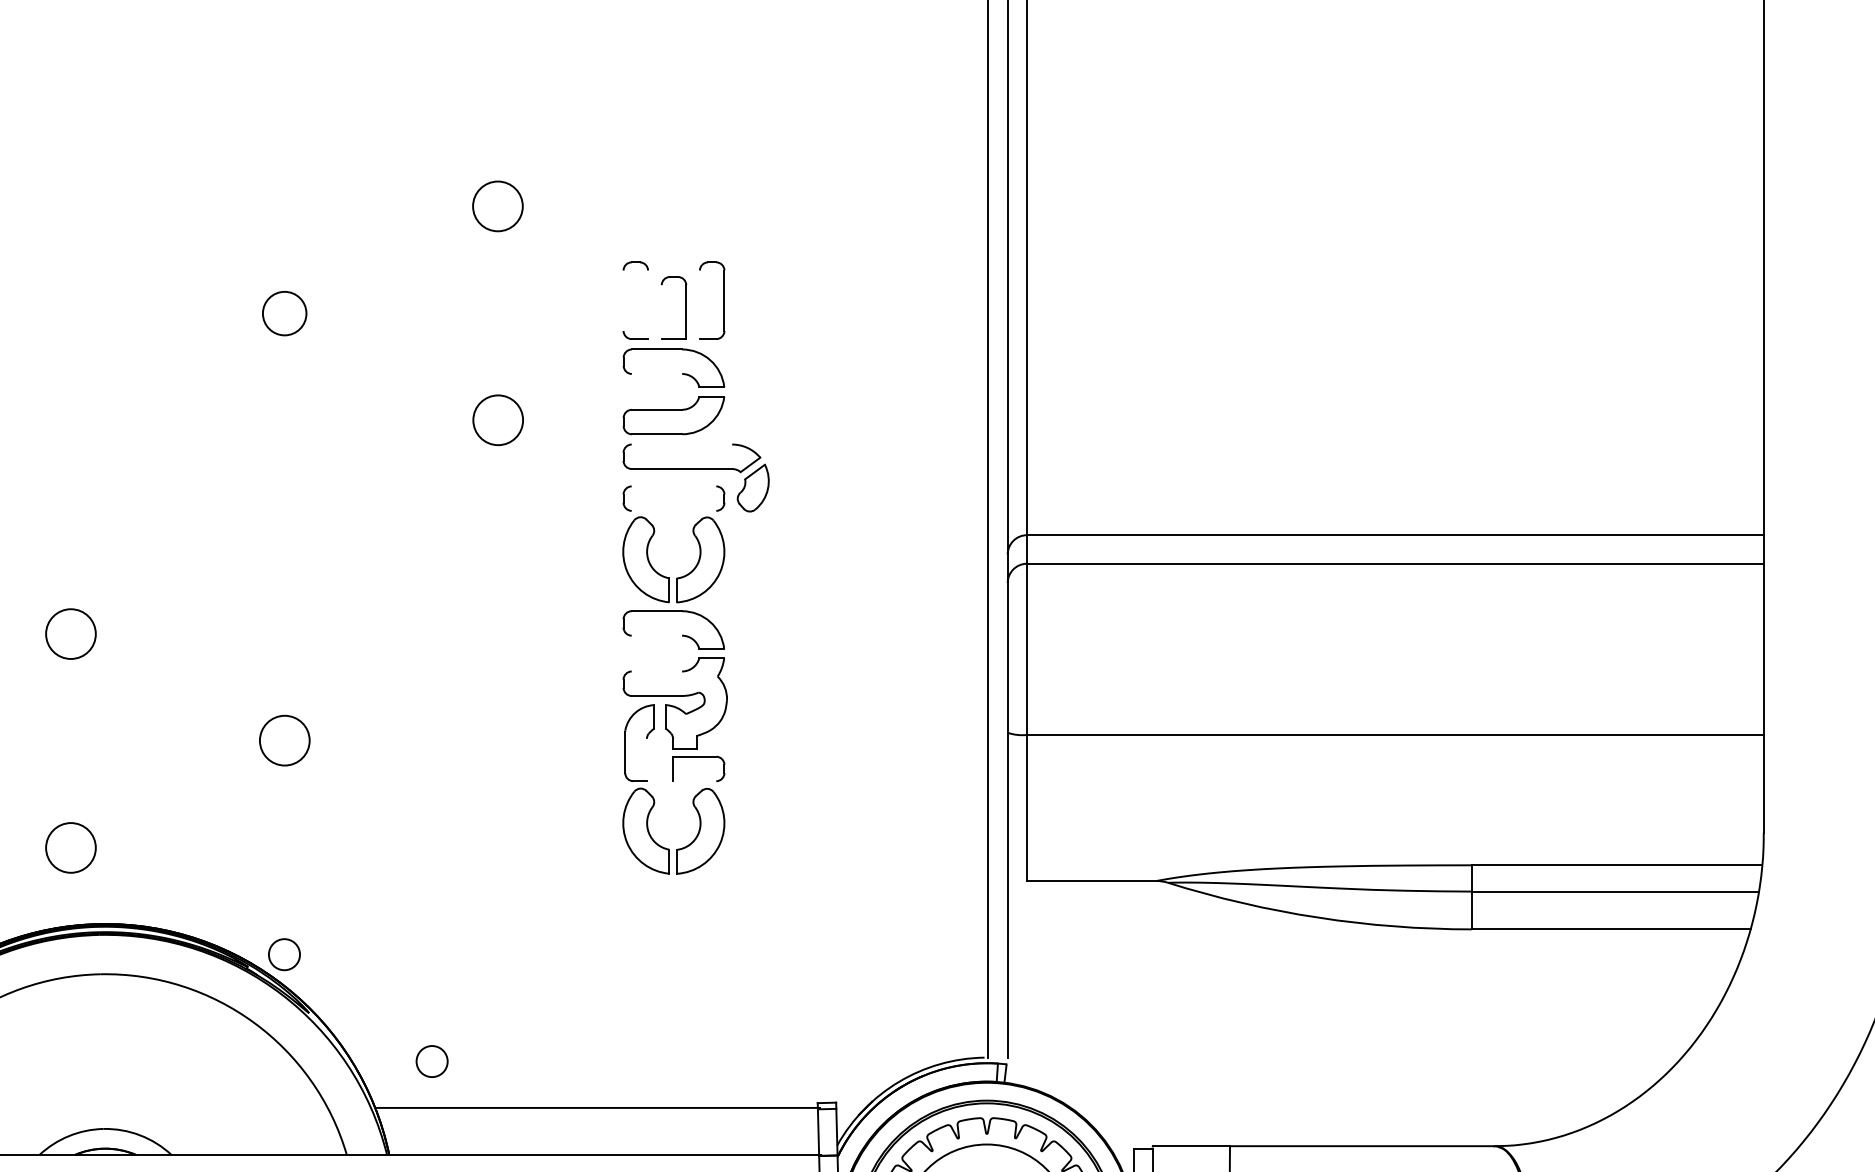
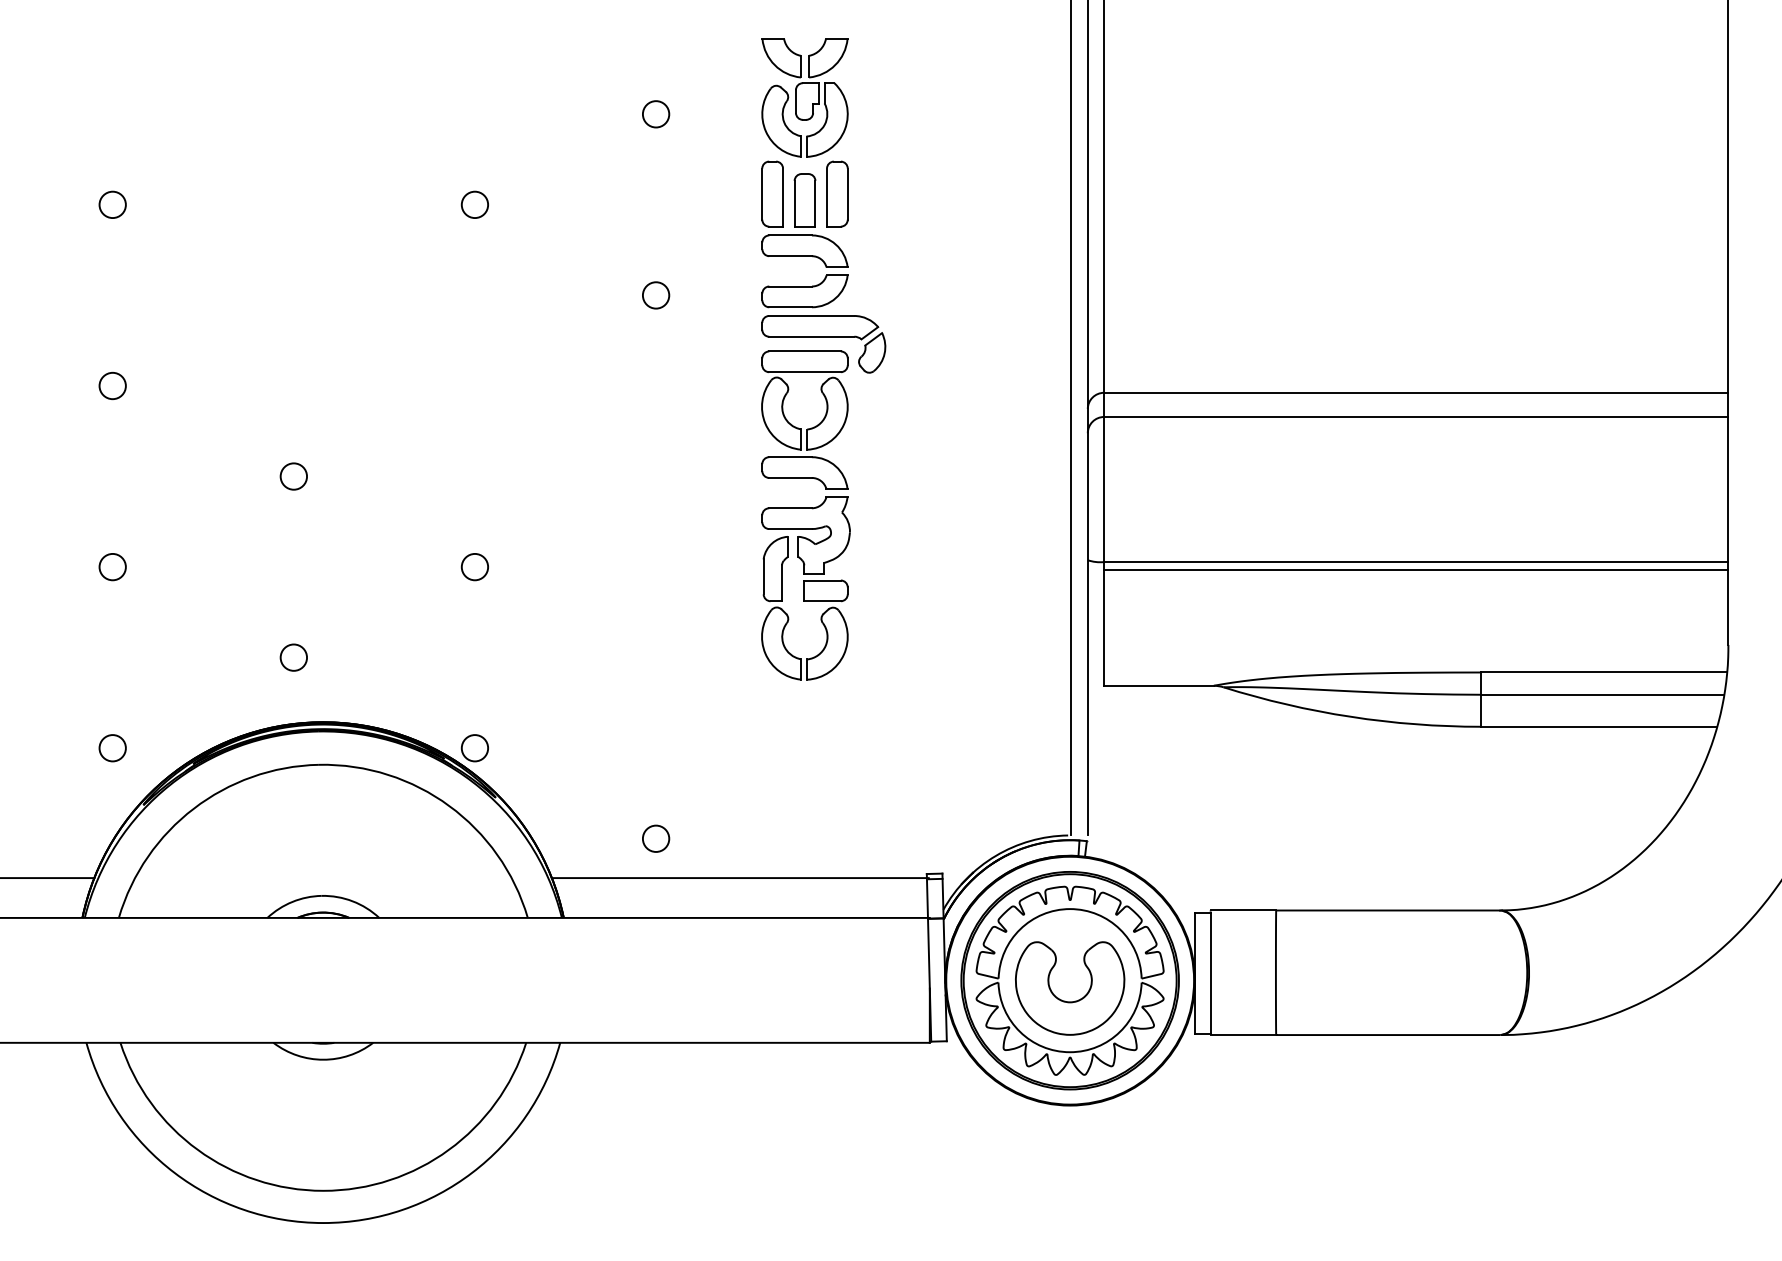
part: (673, 186) -> (804, 97), added
circle: (498, 206) -> (656, 114), size x0.62
line: (623, 299) -> (762, 193), added
line: (648, 304) -> (783, 197), added
line: (700, 304) -> (827, 197), added
line: (661, 311) -> (794, 203), added
circle: (283, 312) -> (474, 204), size x0.71
line: (656, 374) -> (790, 256), added
circle: (497, 420) -> (655, 295), size x0.62
line: (681, 443) -> (811, 315), added
line: (673, 486) -> (804, 351), added
line: (673, 511) -> (804, 372), added
circle: (70, 633) -> (293, 476), size x0.62
line: (656, 635) -> (790, 477), added
line: (656, 671) -> (790, 508), added
circle: (283, 741) -> (474, 567), size x0.62
line: (1395, 743) -> (1416, 569), added
line: (647, 760) -> (782, 583), added
line: (694, 781) -> (822, 601), added
circle: (70, 847) -> (293, 657), size x0.62
circle: (432, 1061) -> (656, 838), moved

